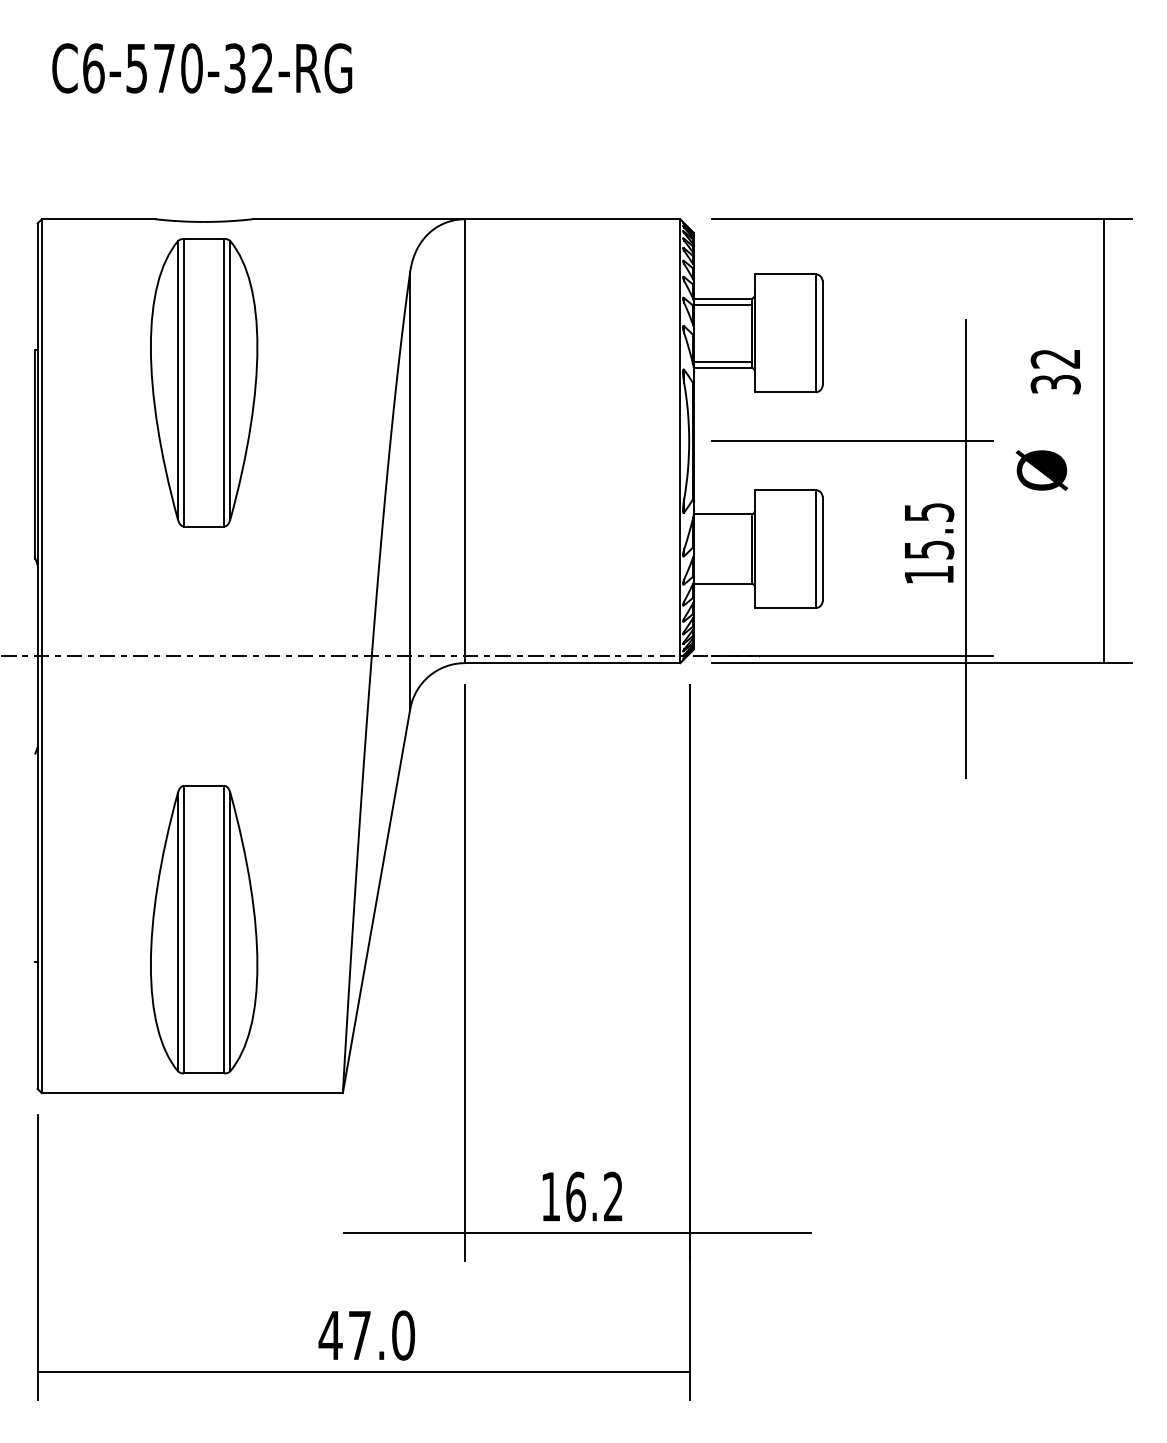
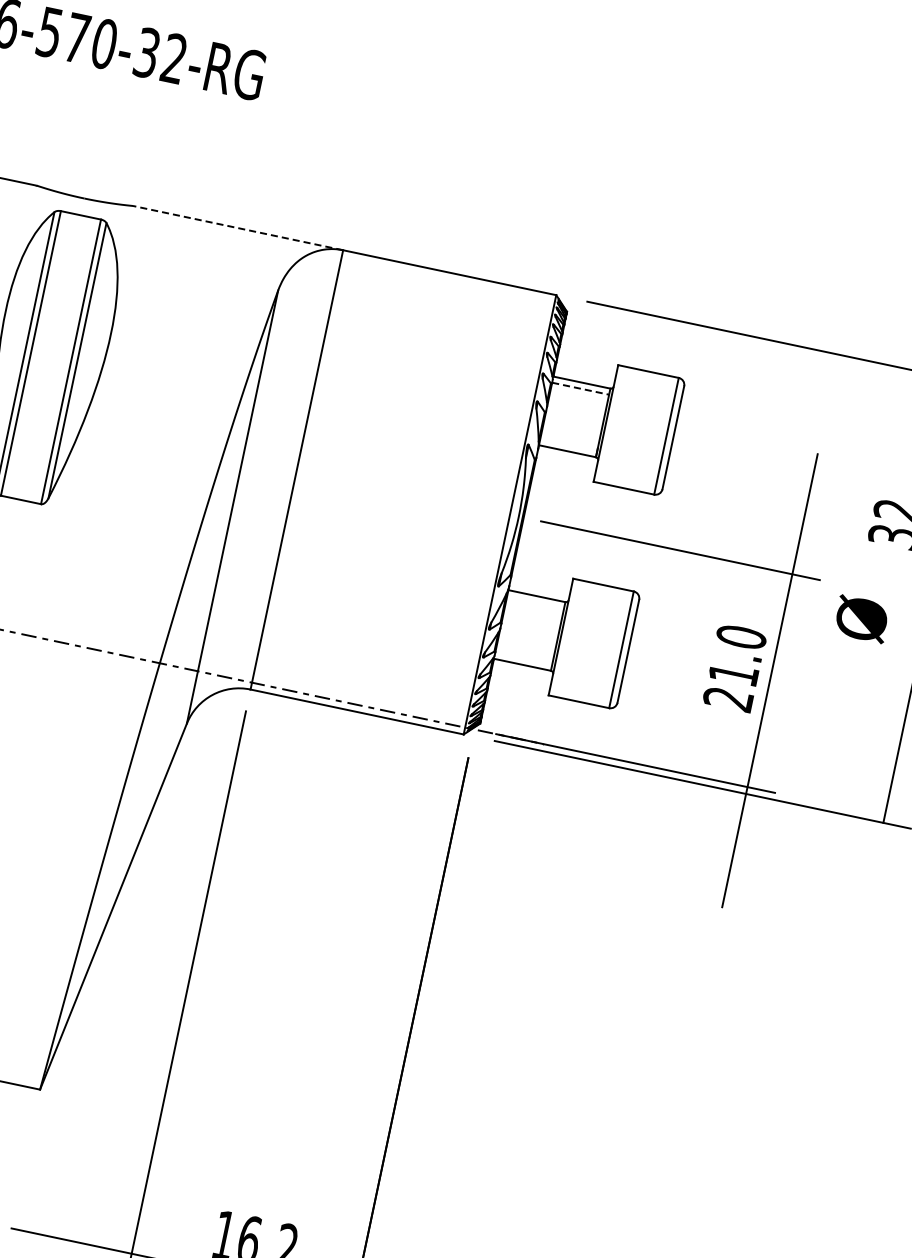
line: (358, 219) -> (237, 228), solid -> dashed
line: (722, 304) -> (580, 388), solid -> dashed
line: (722, 361) -> (568, 444), removed
text: (929, 543) -> (735, 668), 15.5 -> 21.0

